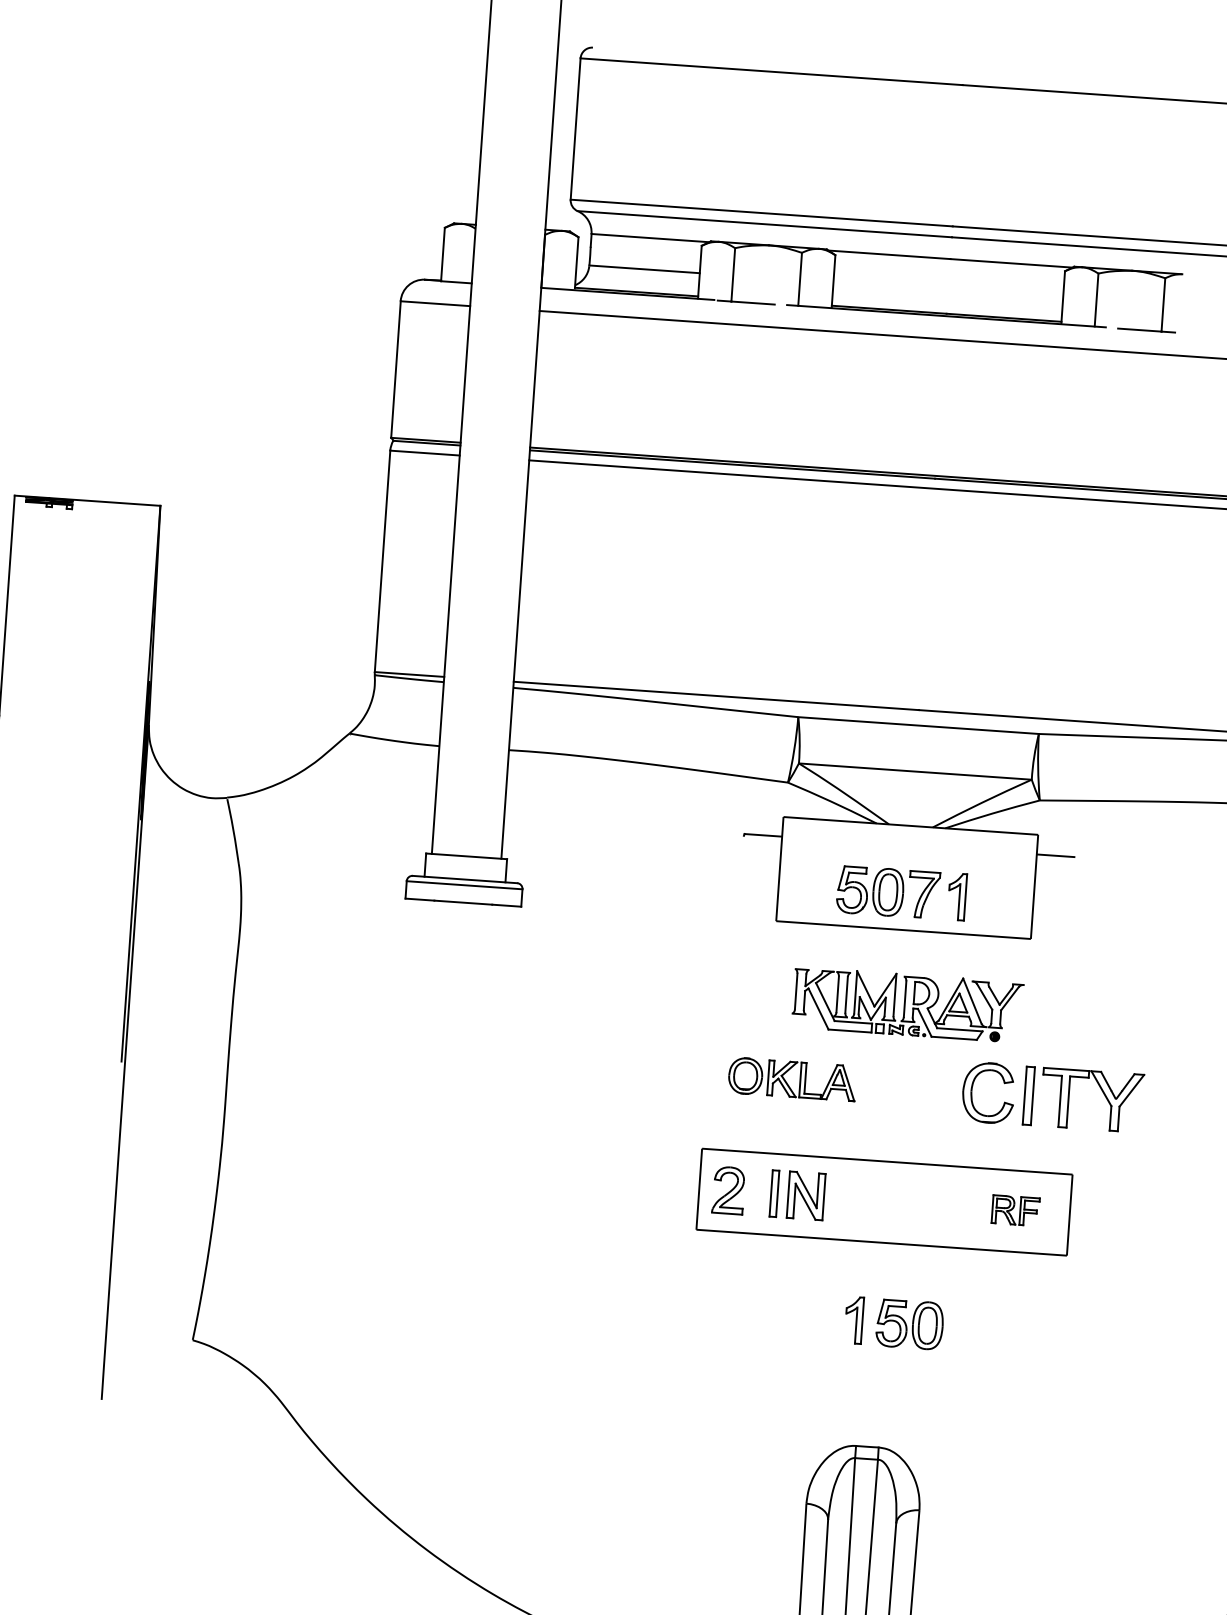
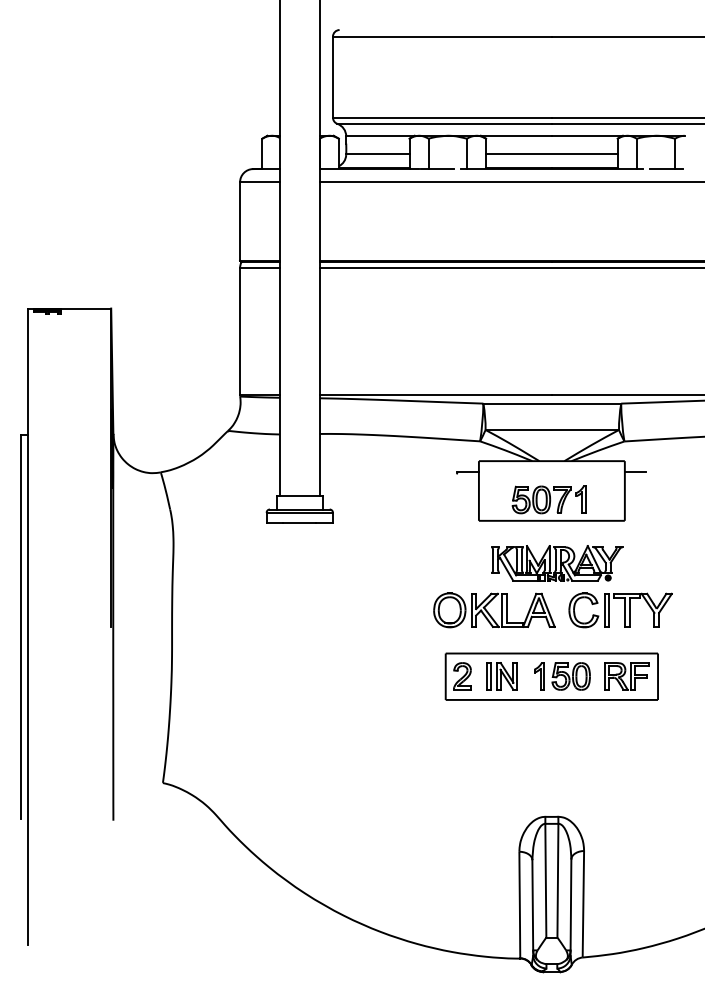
line: (947, 290) -> (551, 154), added
part: (792, 1079) -> (494, 610), size x1.67
part: (1052, 1097) -> (620, 610), moved
part: (1014, 1210) -> (626, 676), size x1.67
part: (894, 1323) -> (562, 676), moved

